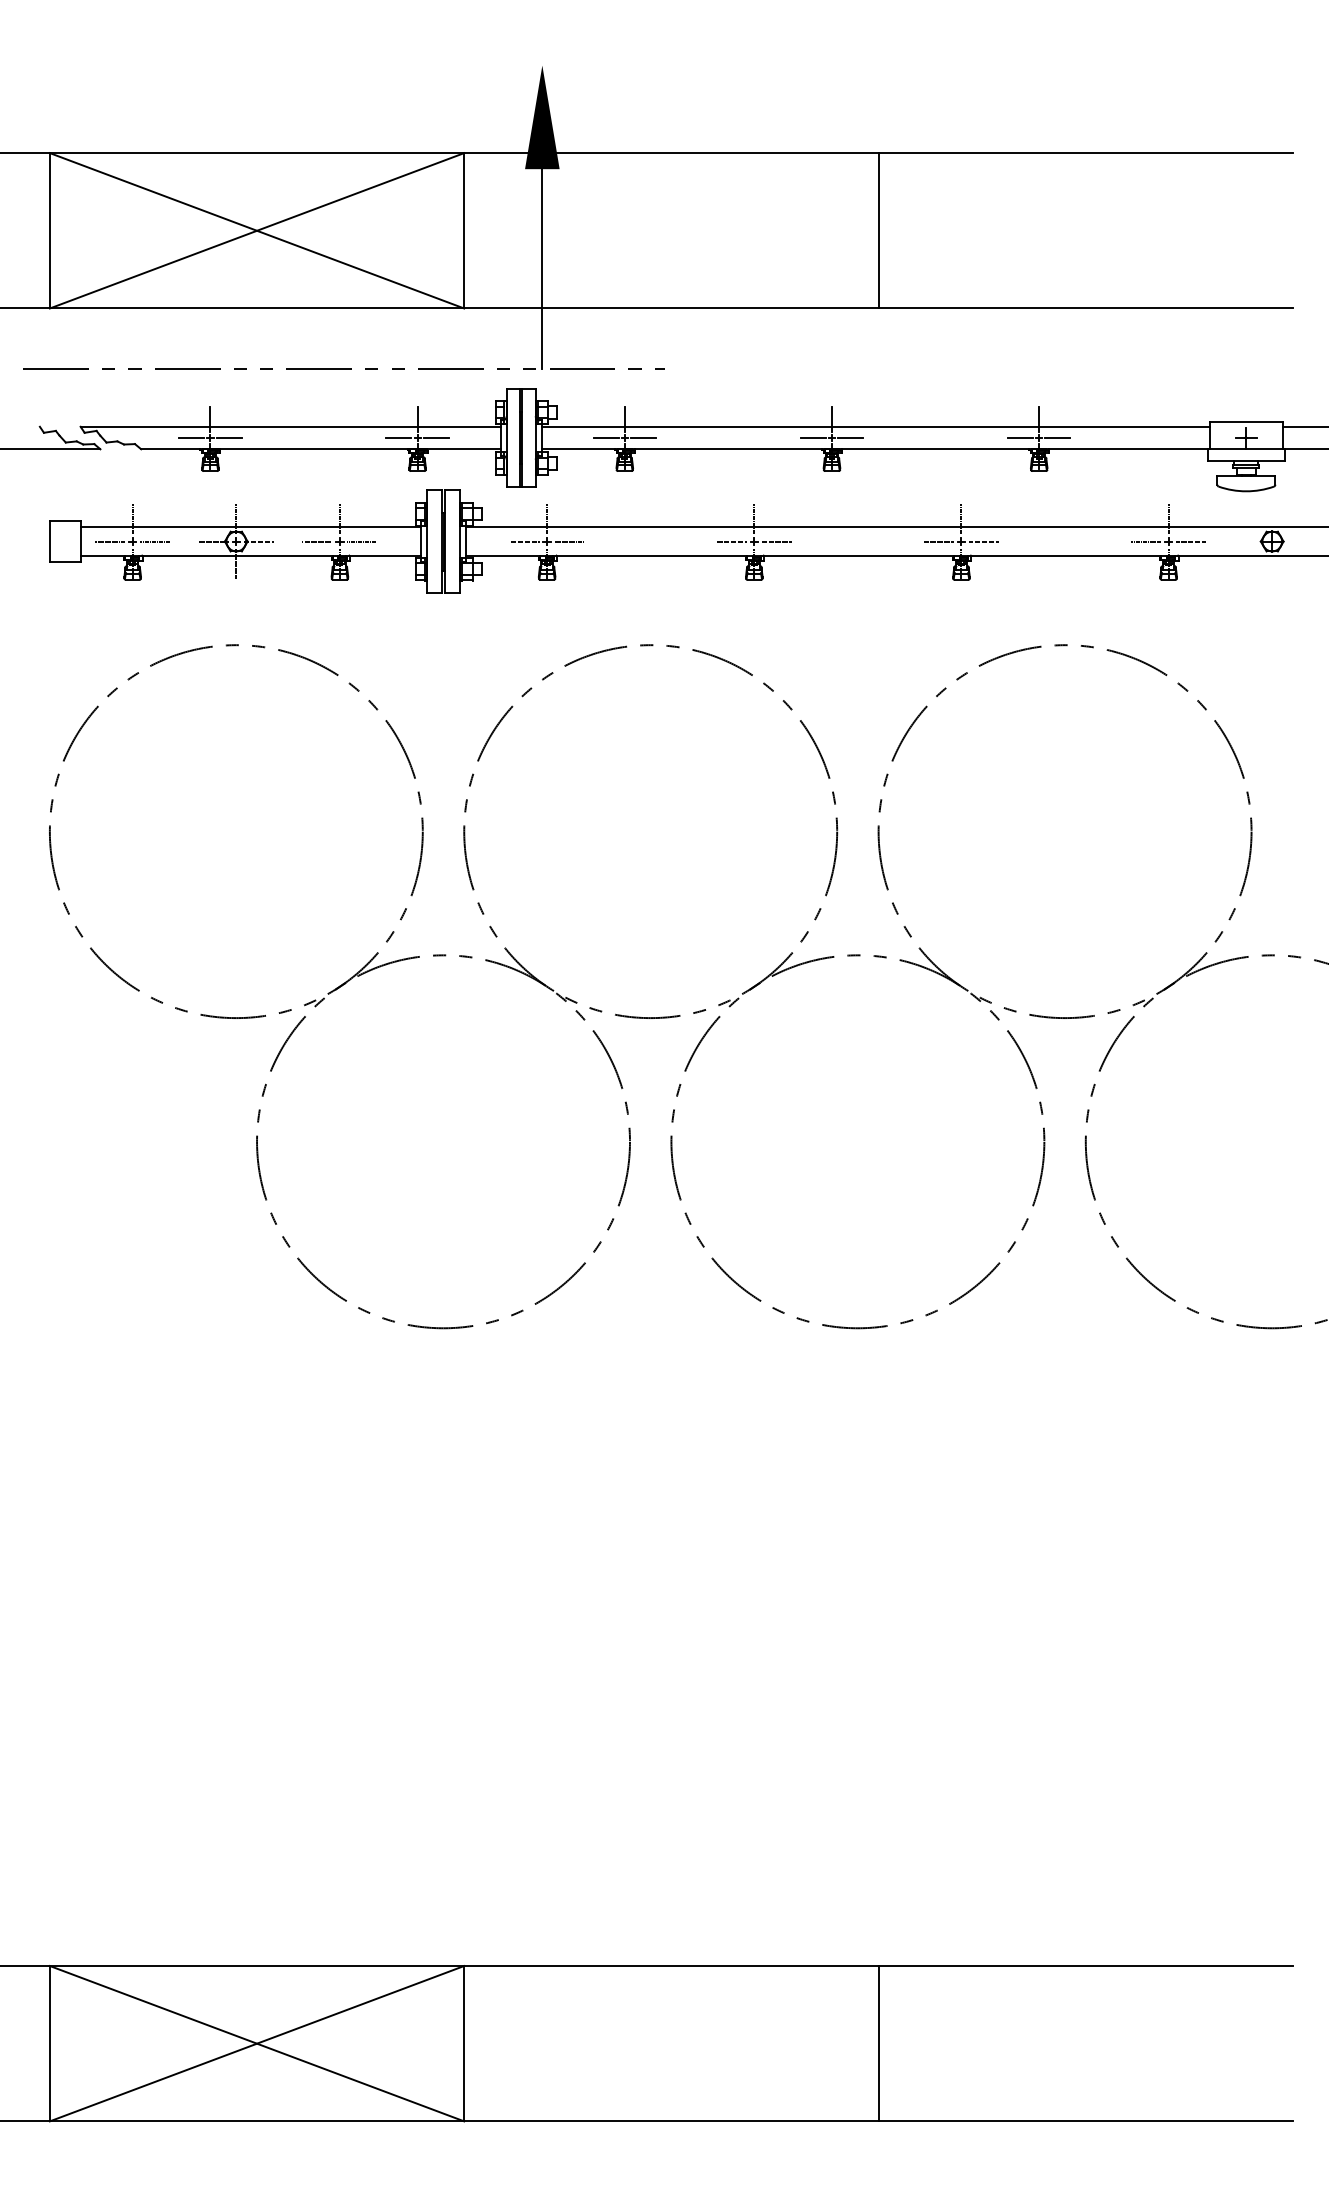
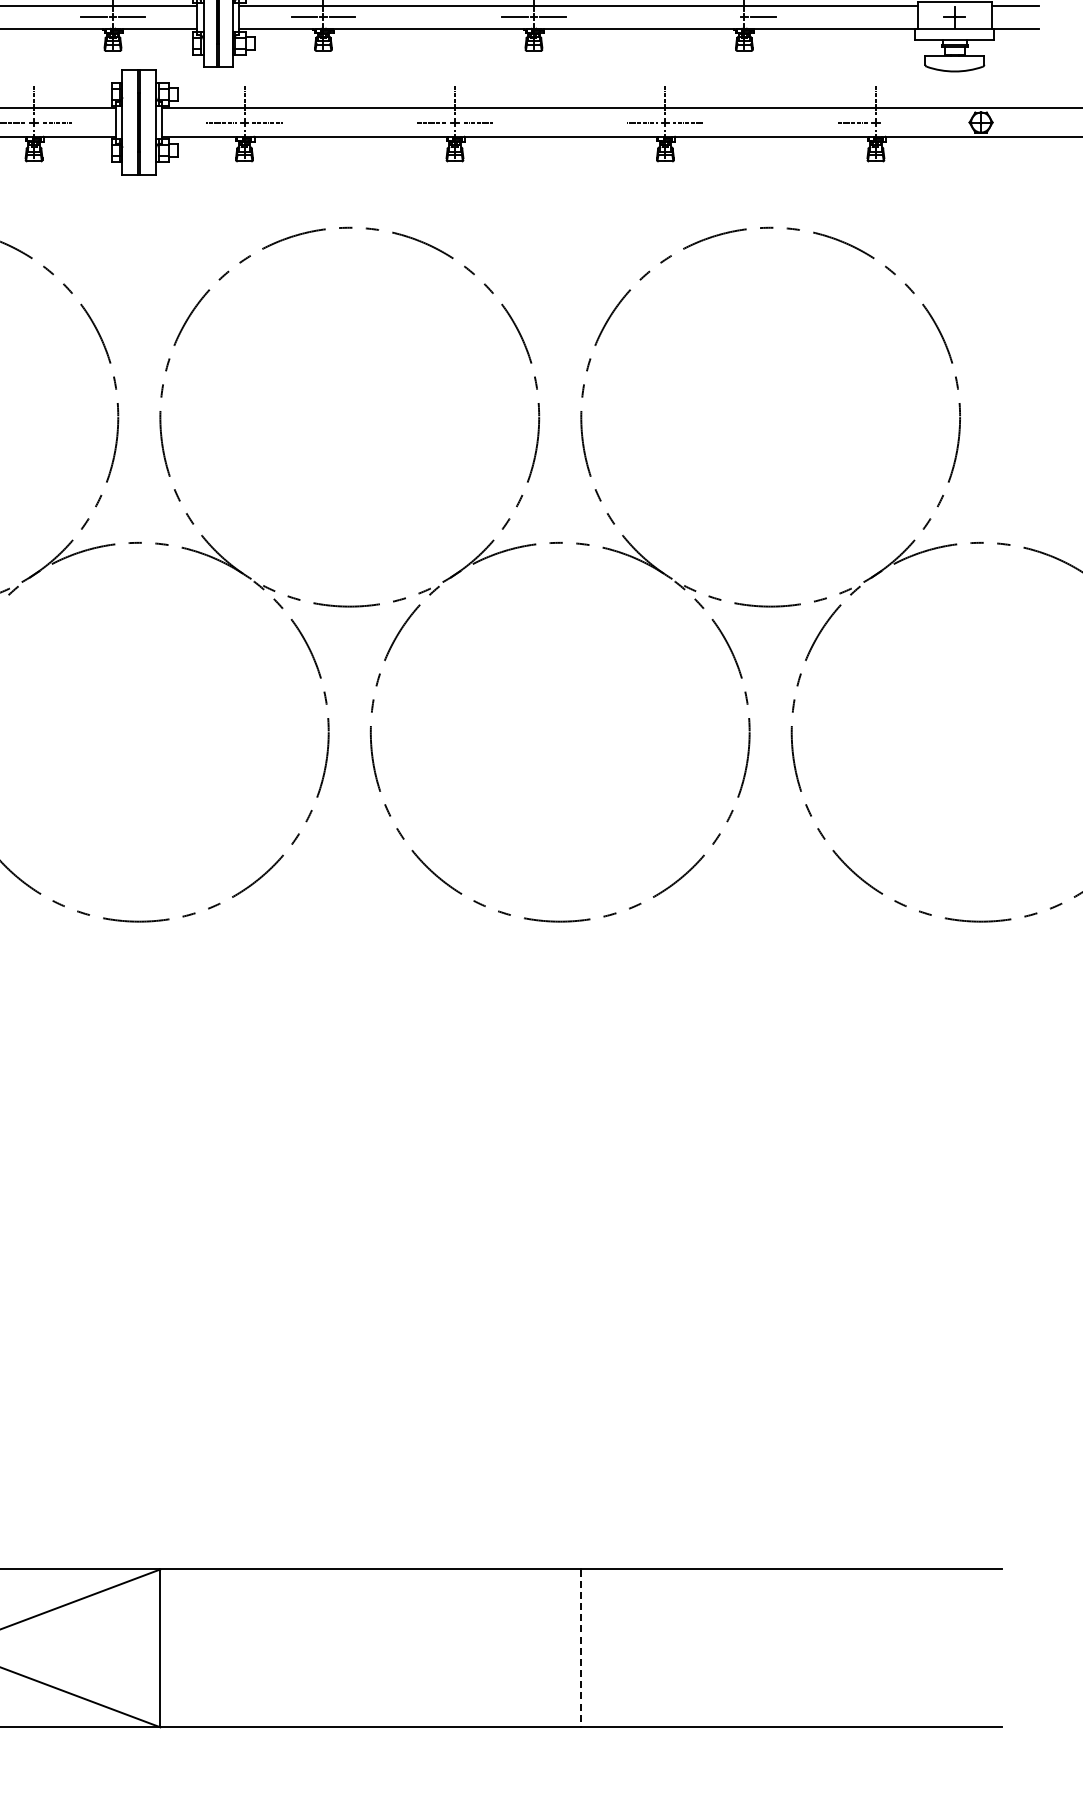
line: (1019, 437) -> (724, 16), removed
line: (1191, 541) -> (899, 122), removed
line: (878, 2043) -> (581, 1648), solid -> dashed

